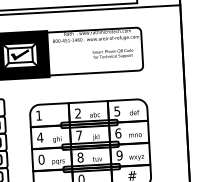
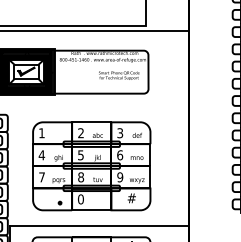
text: (117, 110) -> (120, 132), 5 -> 3
text: (78, 135) -> (80, 155), 7 -> 5
text: (42, 159) -> (42, 177), 0 -> 7

